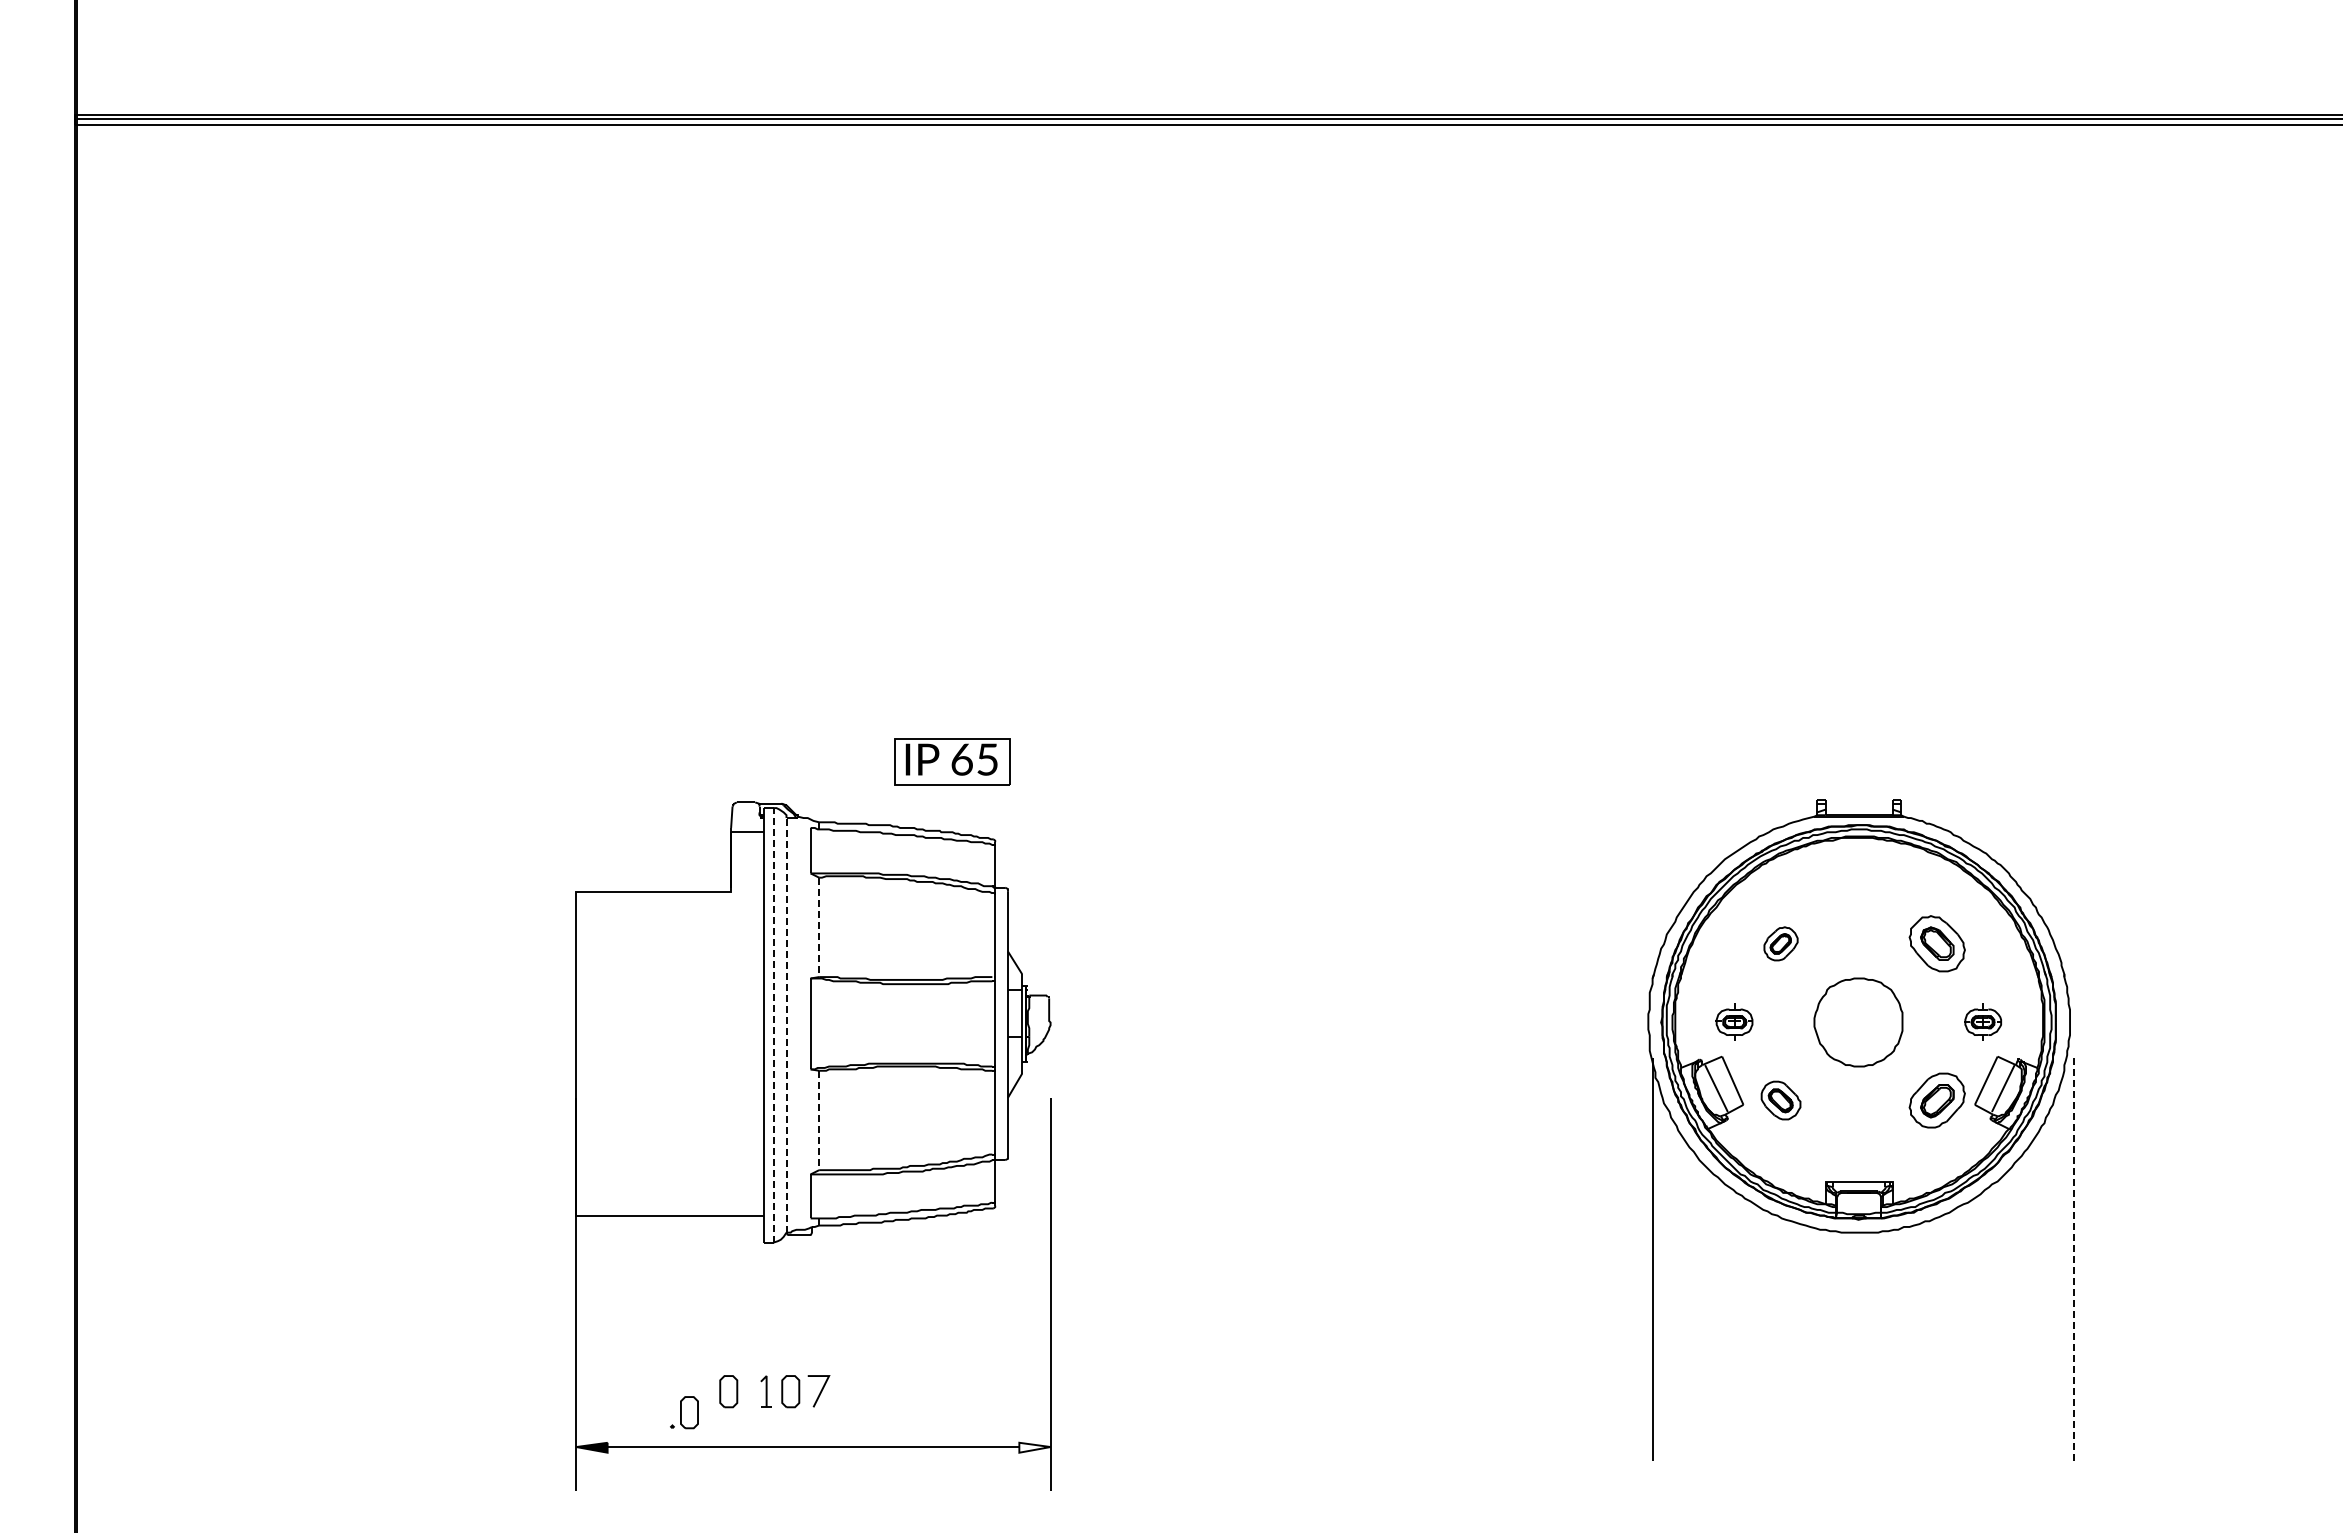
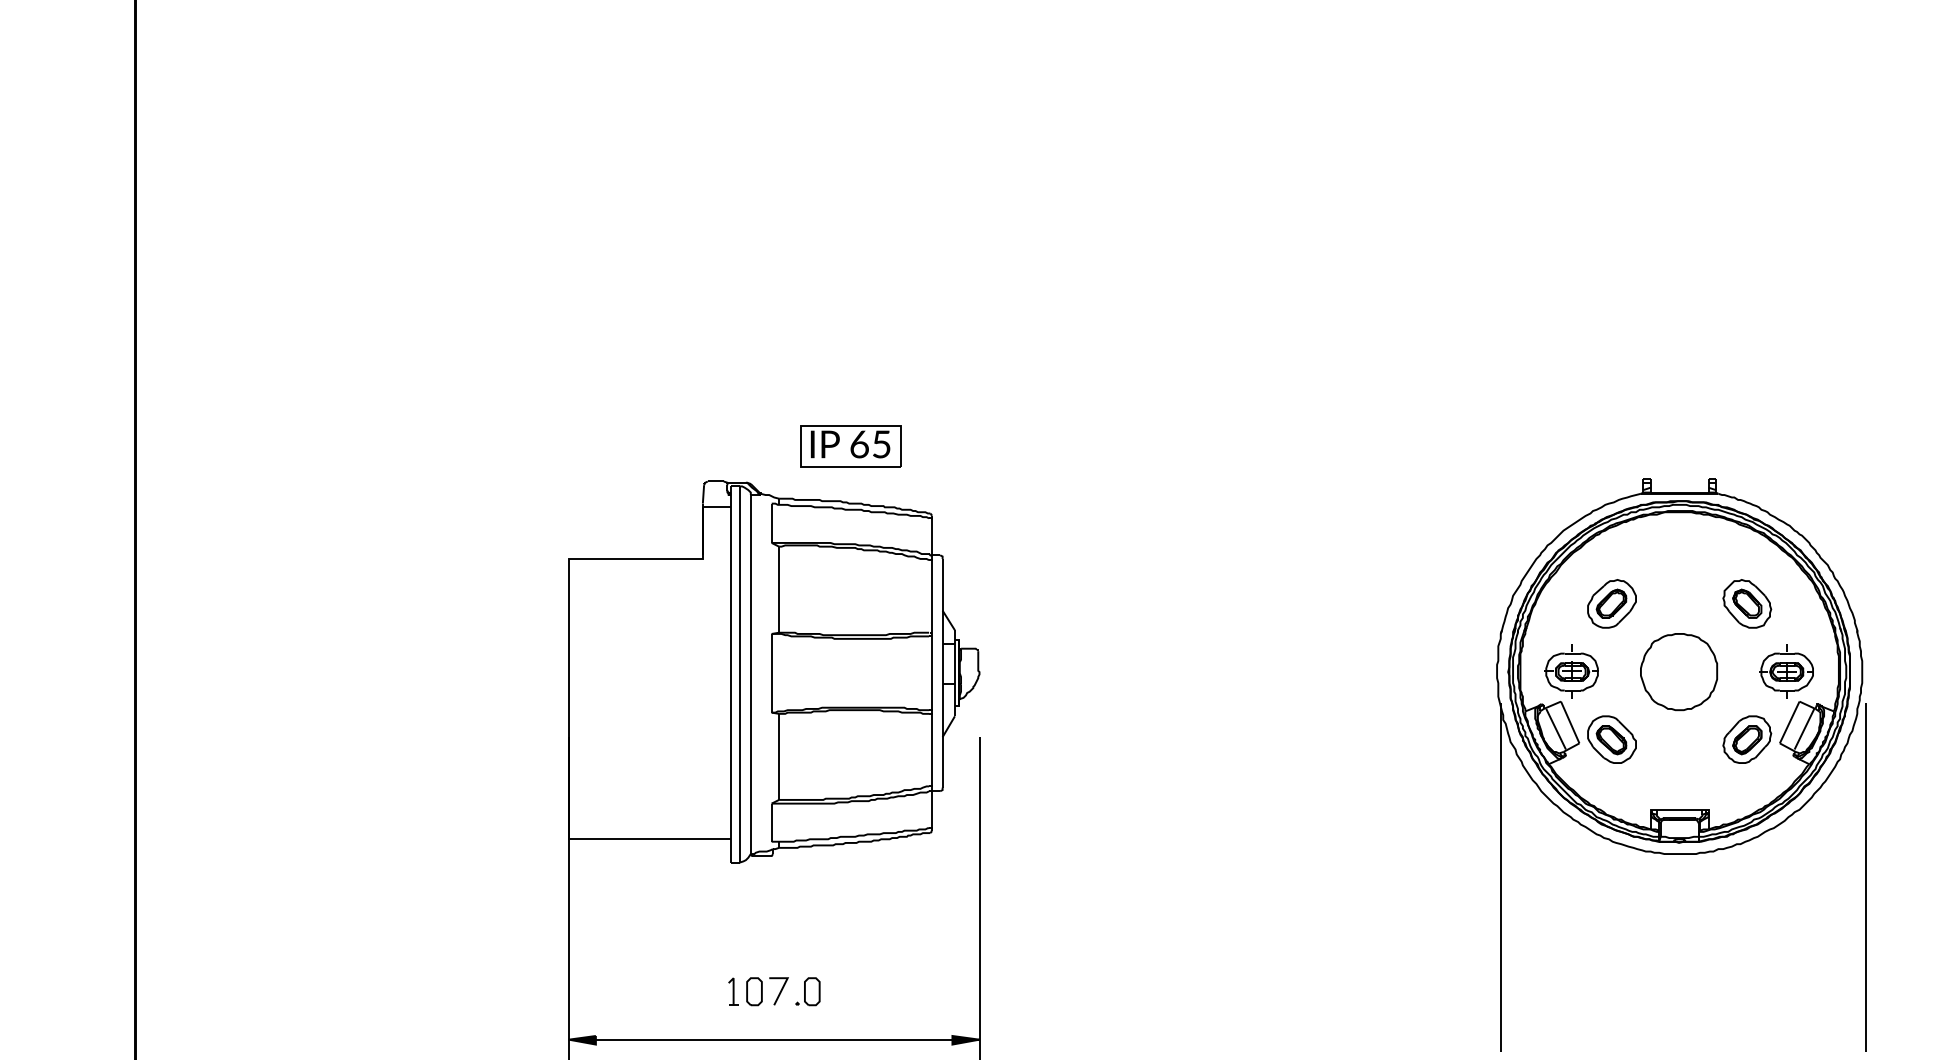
part: (952, 761) -> (851, 446), moved
line: (819, 927) -> (779, 589), dashed -> solid
part: (1780, 943) -> (1611, 603), size x1.67
part: (1733, 1021) -> (1570, 671), size x1.67
part: (1982, 1021) -> (1786, 671), size x1.67
line: (773, 1024) -> (739, 673), dashed -> solid
line: (786, 1024) -> (750, 673), dashed -> solid
part: (1780, 1100) -> (1611, 739), size x1.43
line: (819, 1120) -> (779, 756), dashed -> solid
line: (2074, 1259) -> (1866, 877), dashed -> solid
part: (728, 1391) -> (700, 991), removed
part: (684, 1412) -> (807, 991), moved
fill: (1034, 1447) -> (965, 1040), added

